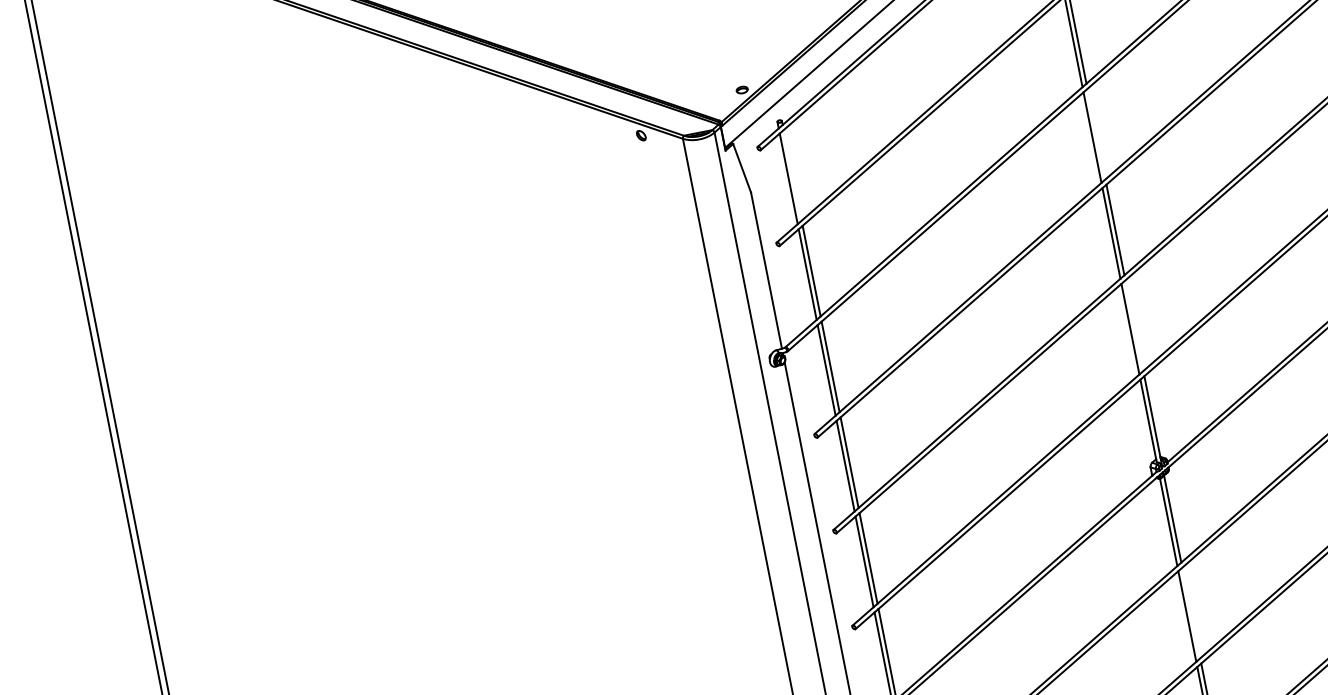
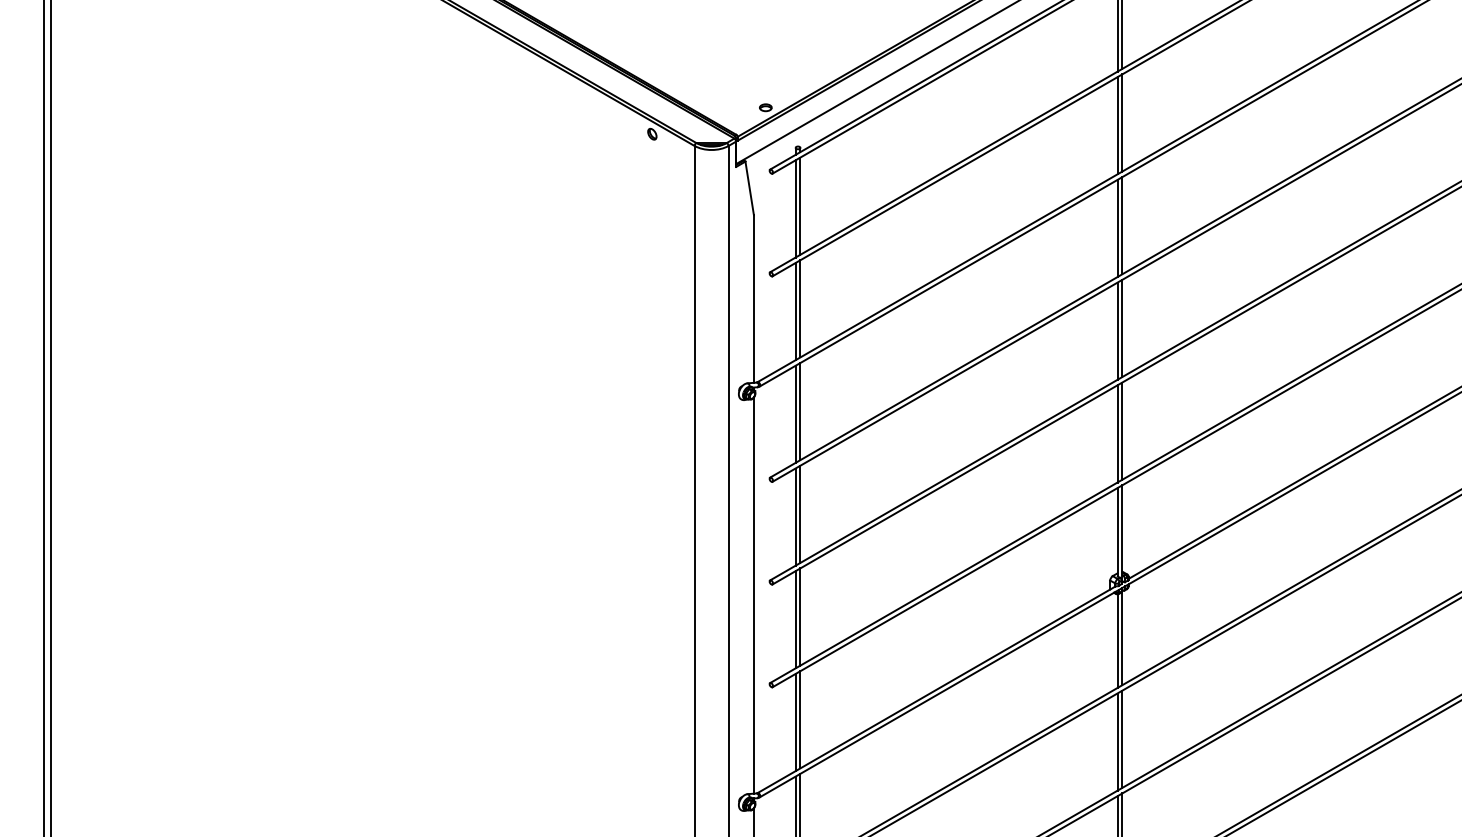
line: (1096, 133) -> (1122, 225), added
line: (792, 174) -> (800, 205), added
line: (1134, 325) -> (1122, 430), added
line: (1191, 612) -> (1122, 738), added

